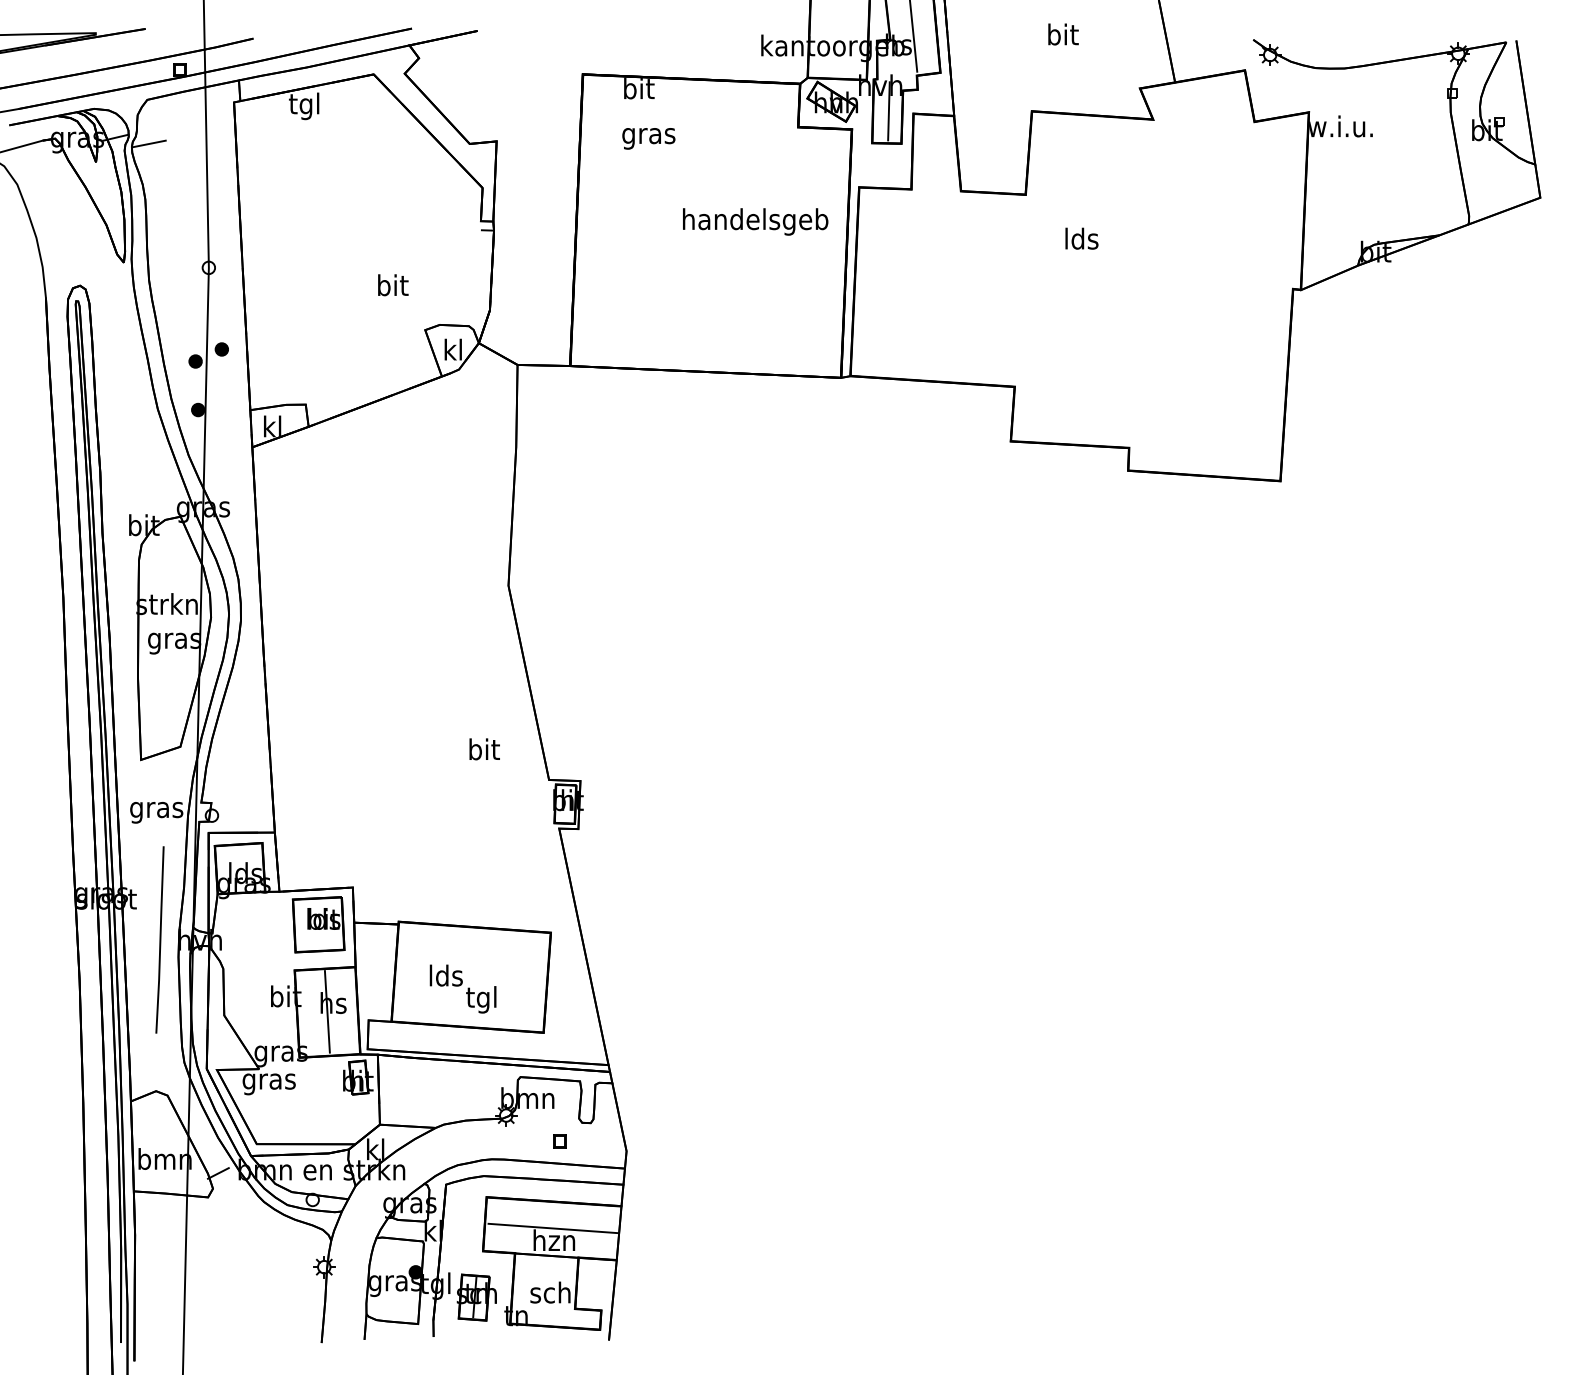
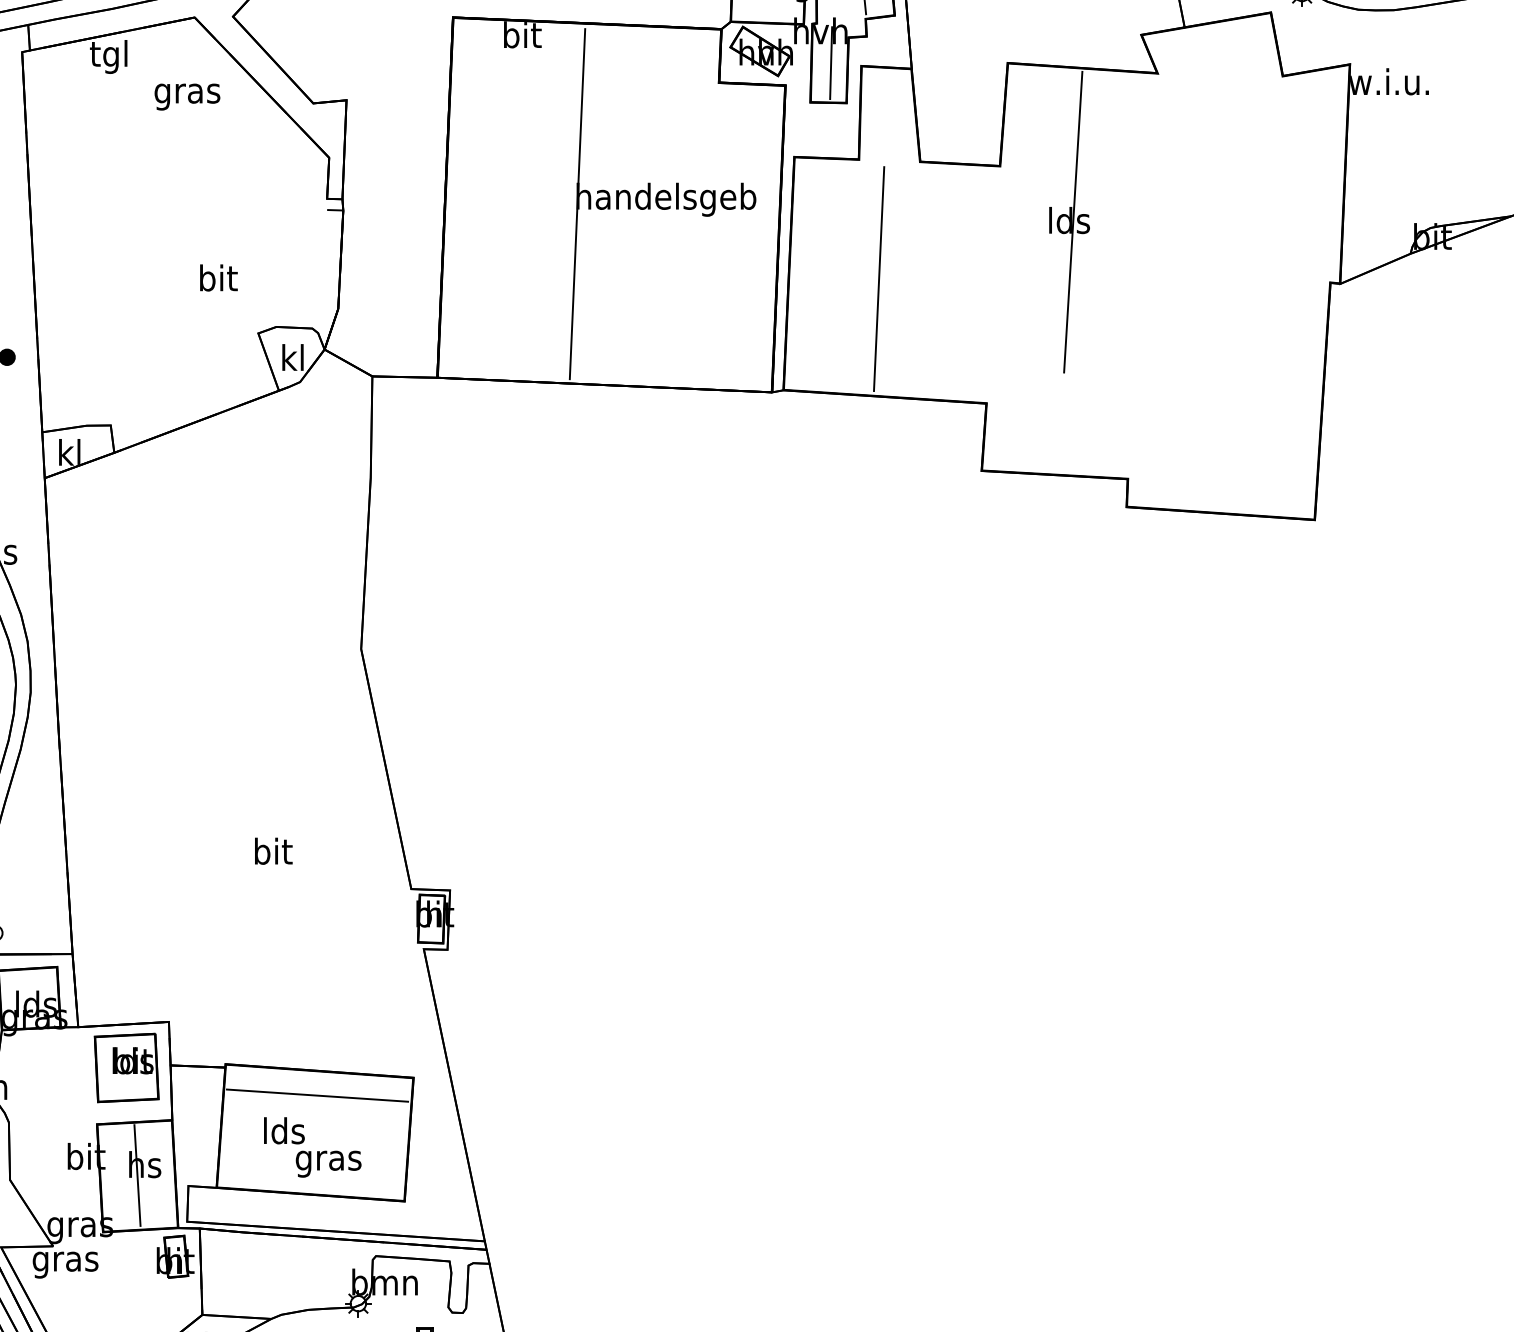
text: (648, 138) -> (187, 96), moved
line: (683, 225) -> (577, 204), added
line: (1084, 239) -> (1072, 221), added
line: (927, 285) -> (878, 278), added
text: (484, 749) -> (273, 851), moved
line: (472, 947) -> (316, 1096), added
text: (481, 999) -> (327, 1160), tgl -> gras

